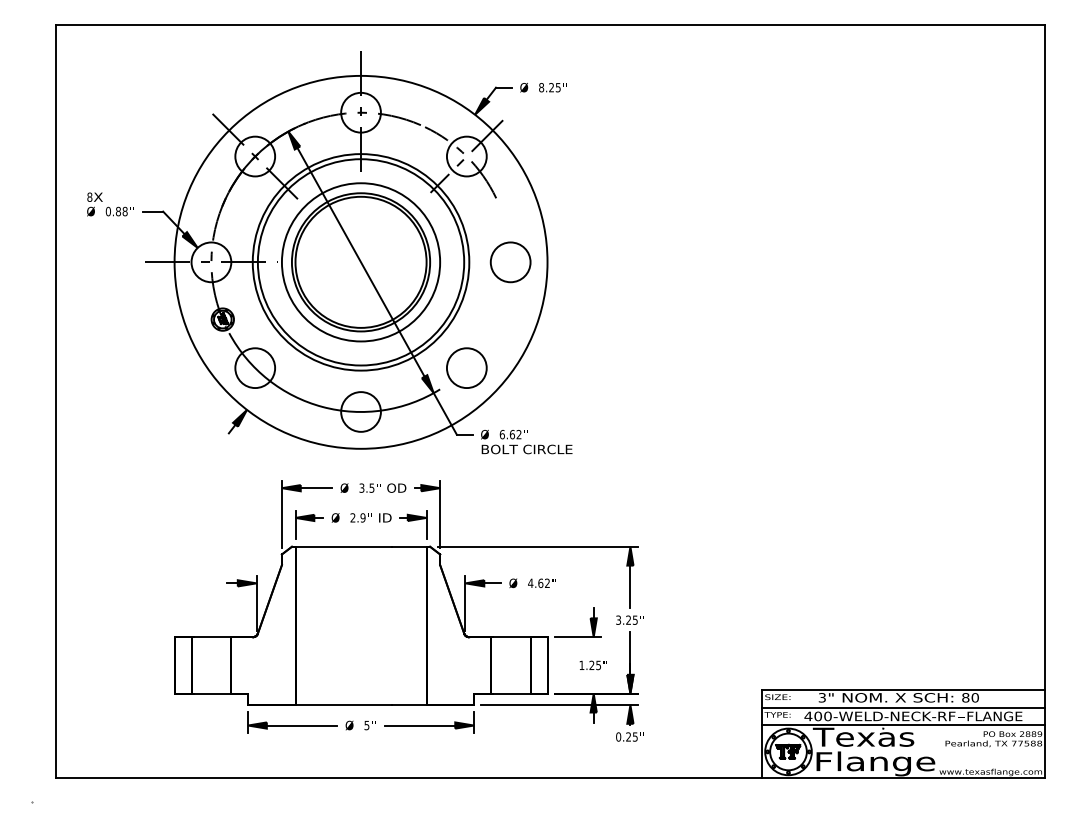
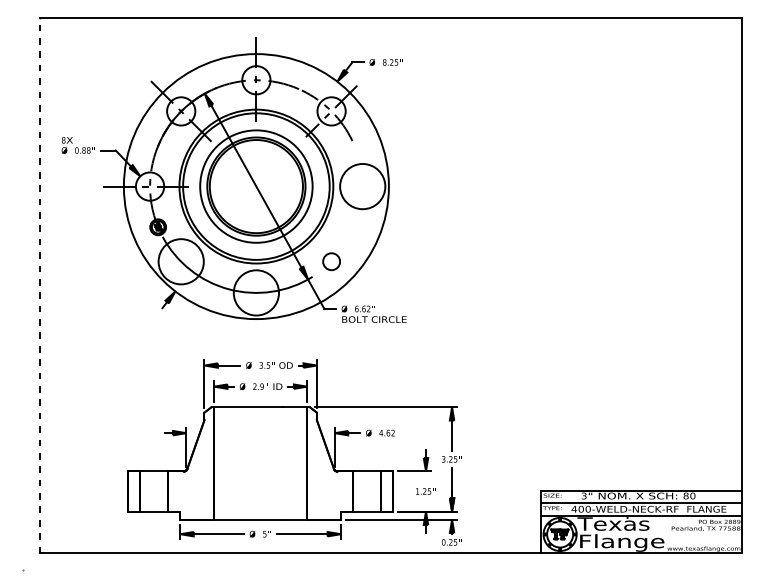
circle: (510, 262) -> (362, 186), size x1.6
circle: (466, 367) -> (331, 261), size x0.6
circle: (255, 368) -> (181, 262), size x1.6
line: (55, 401) -> (39, 285), solid -> dashed
circle: (360, 411) -> (256, 292), size x1.6
part: (408, 610) -> (294, 452), moved

